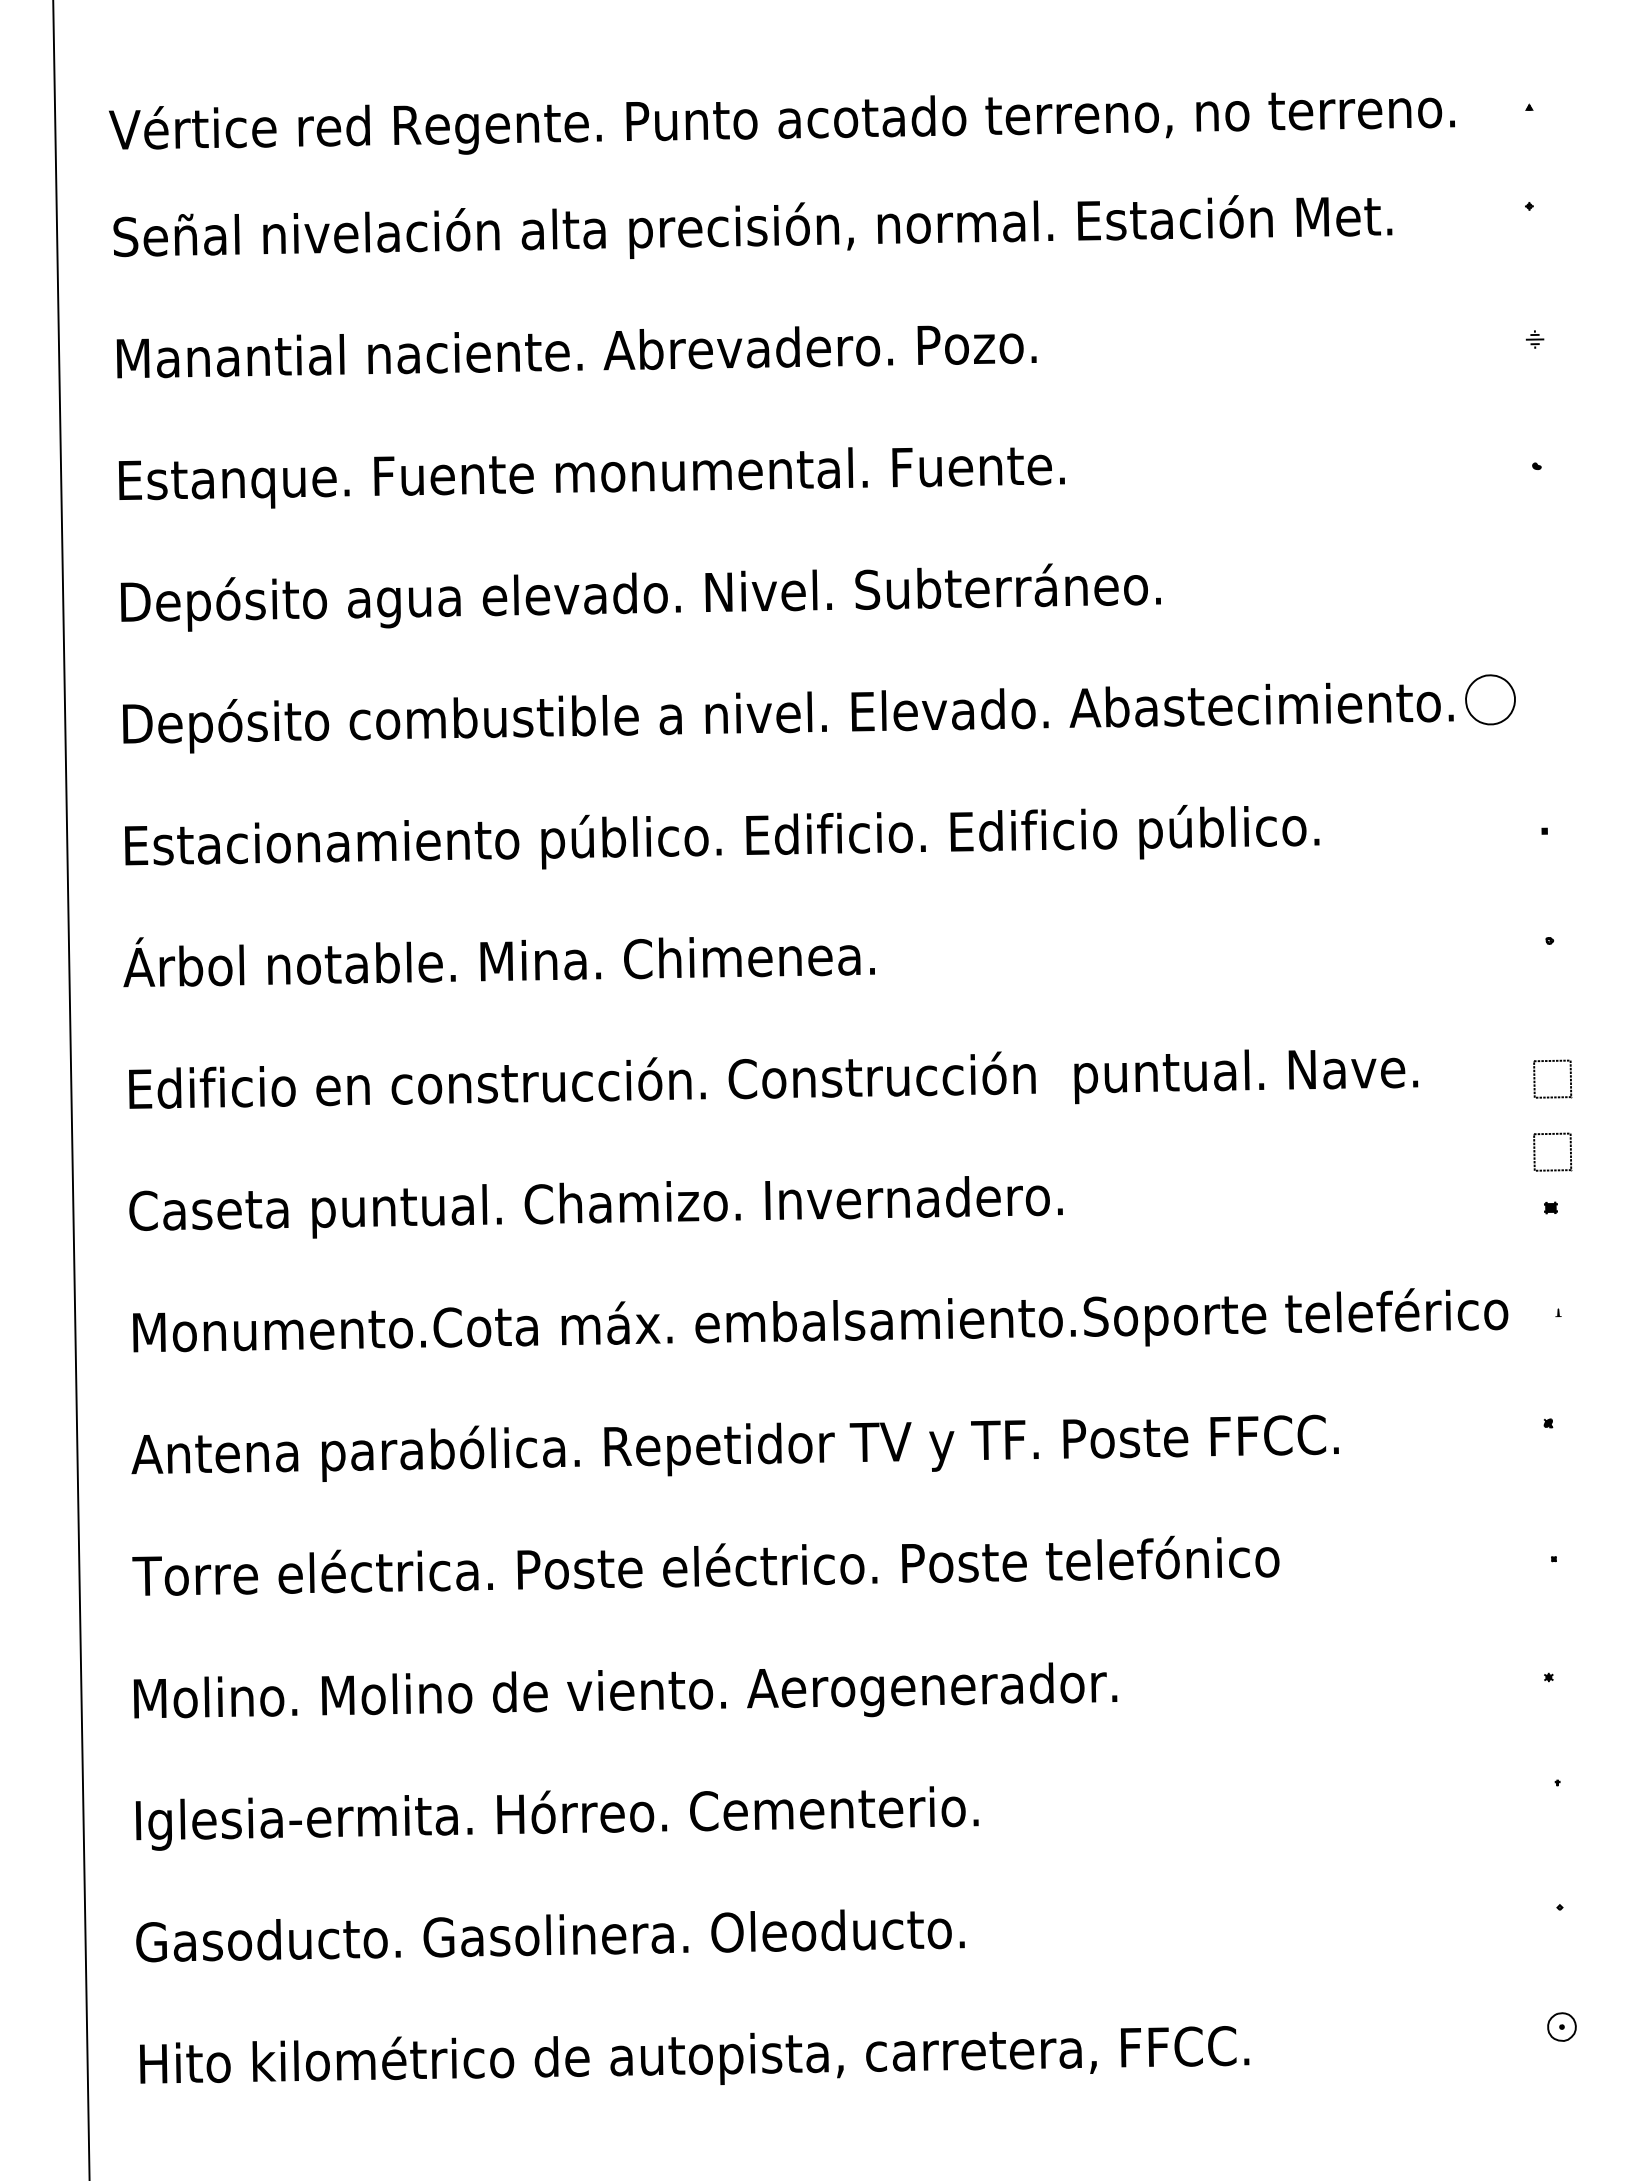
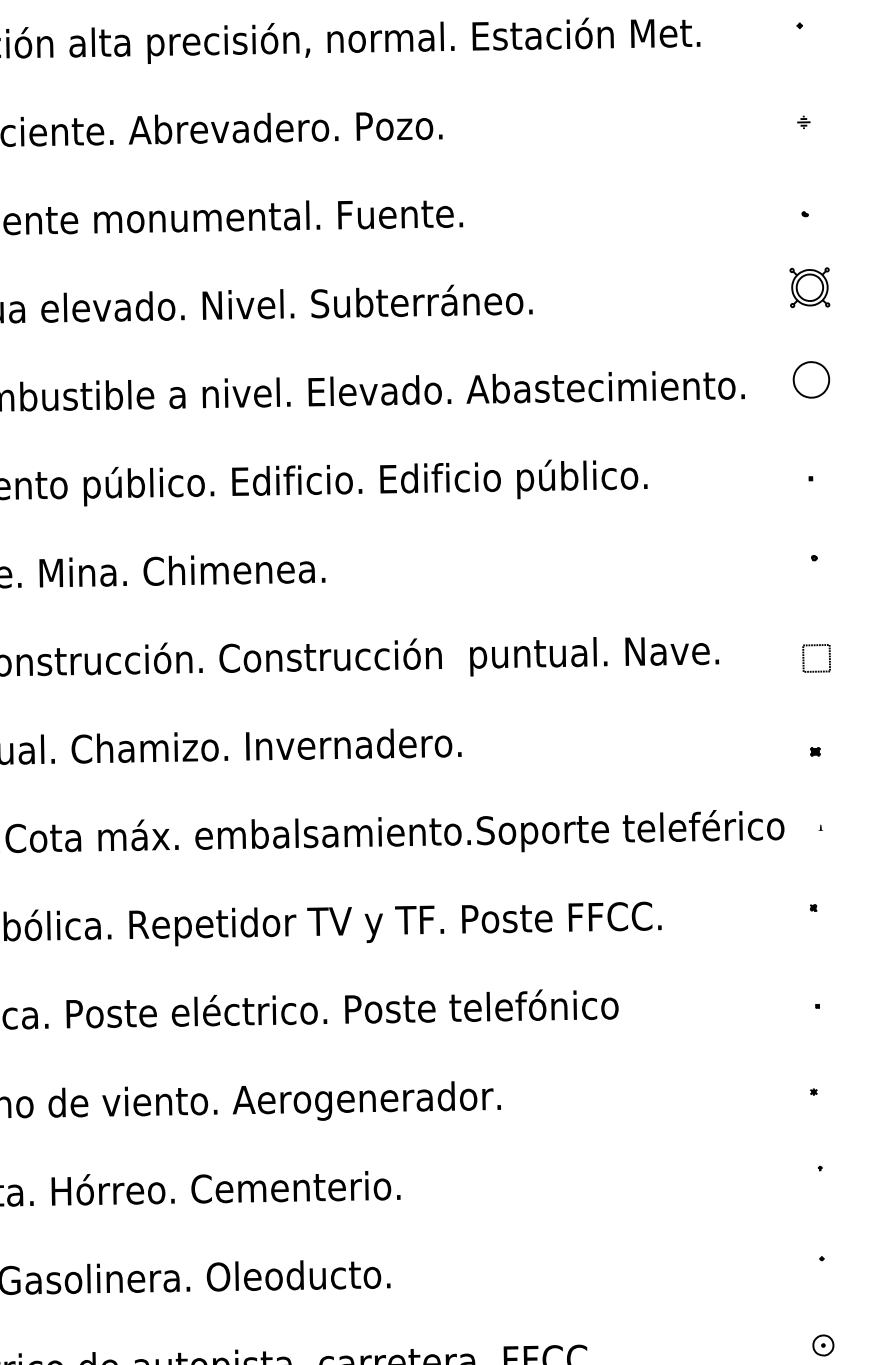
part: (1543, 567) -> (809, 287), added
part: (1490, 699) -> (811, 379), moved
part: (1552, 1134) -> (816, 698), removed

